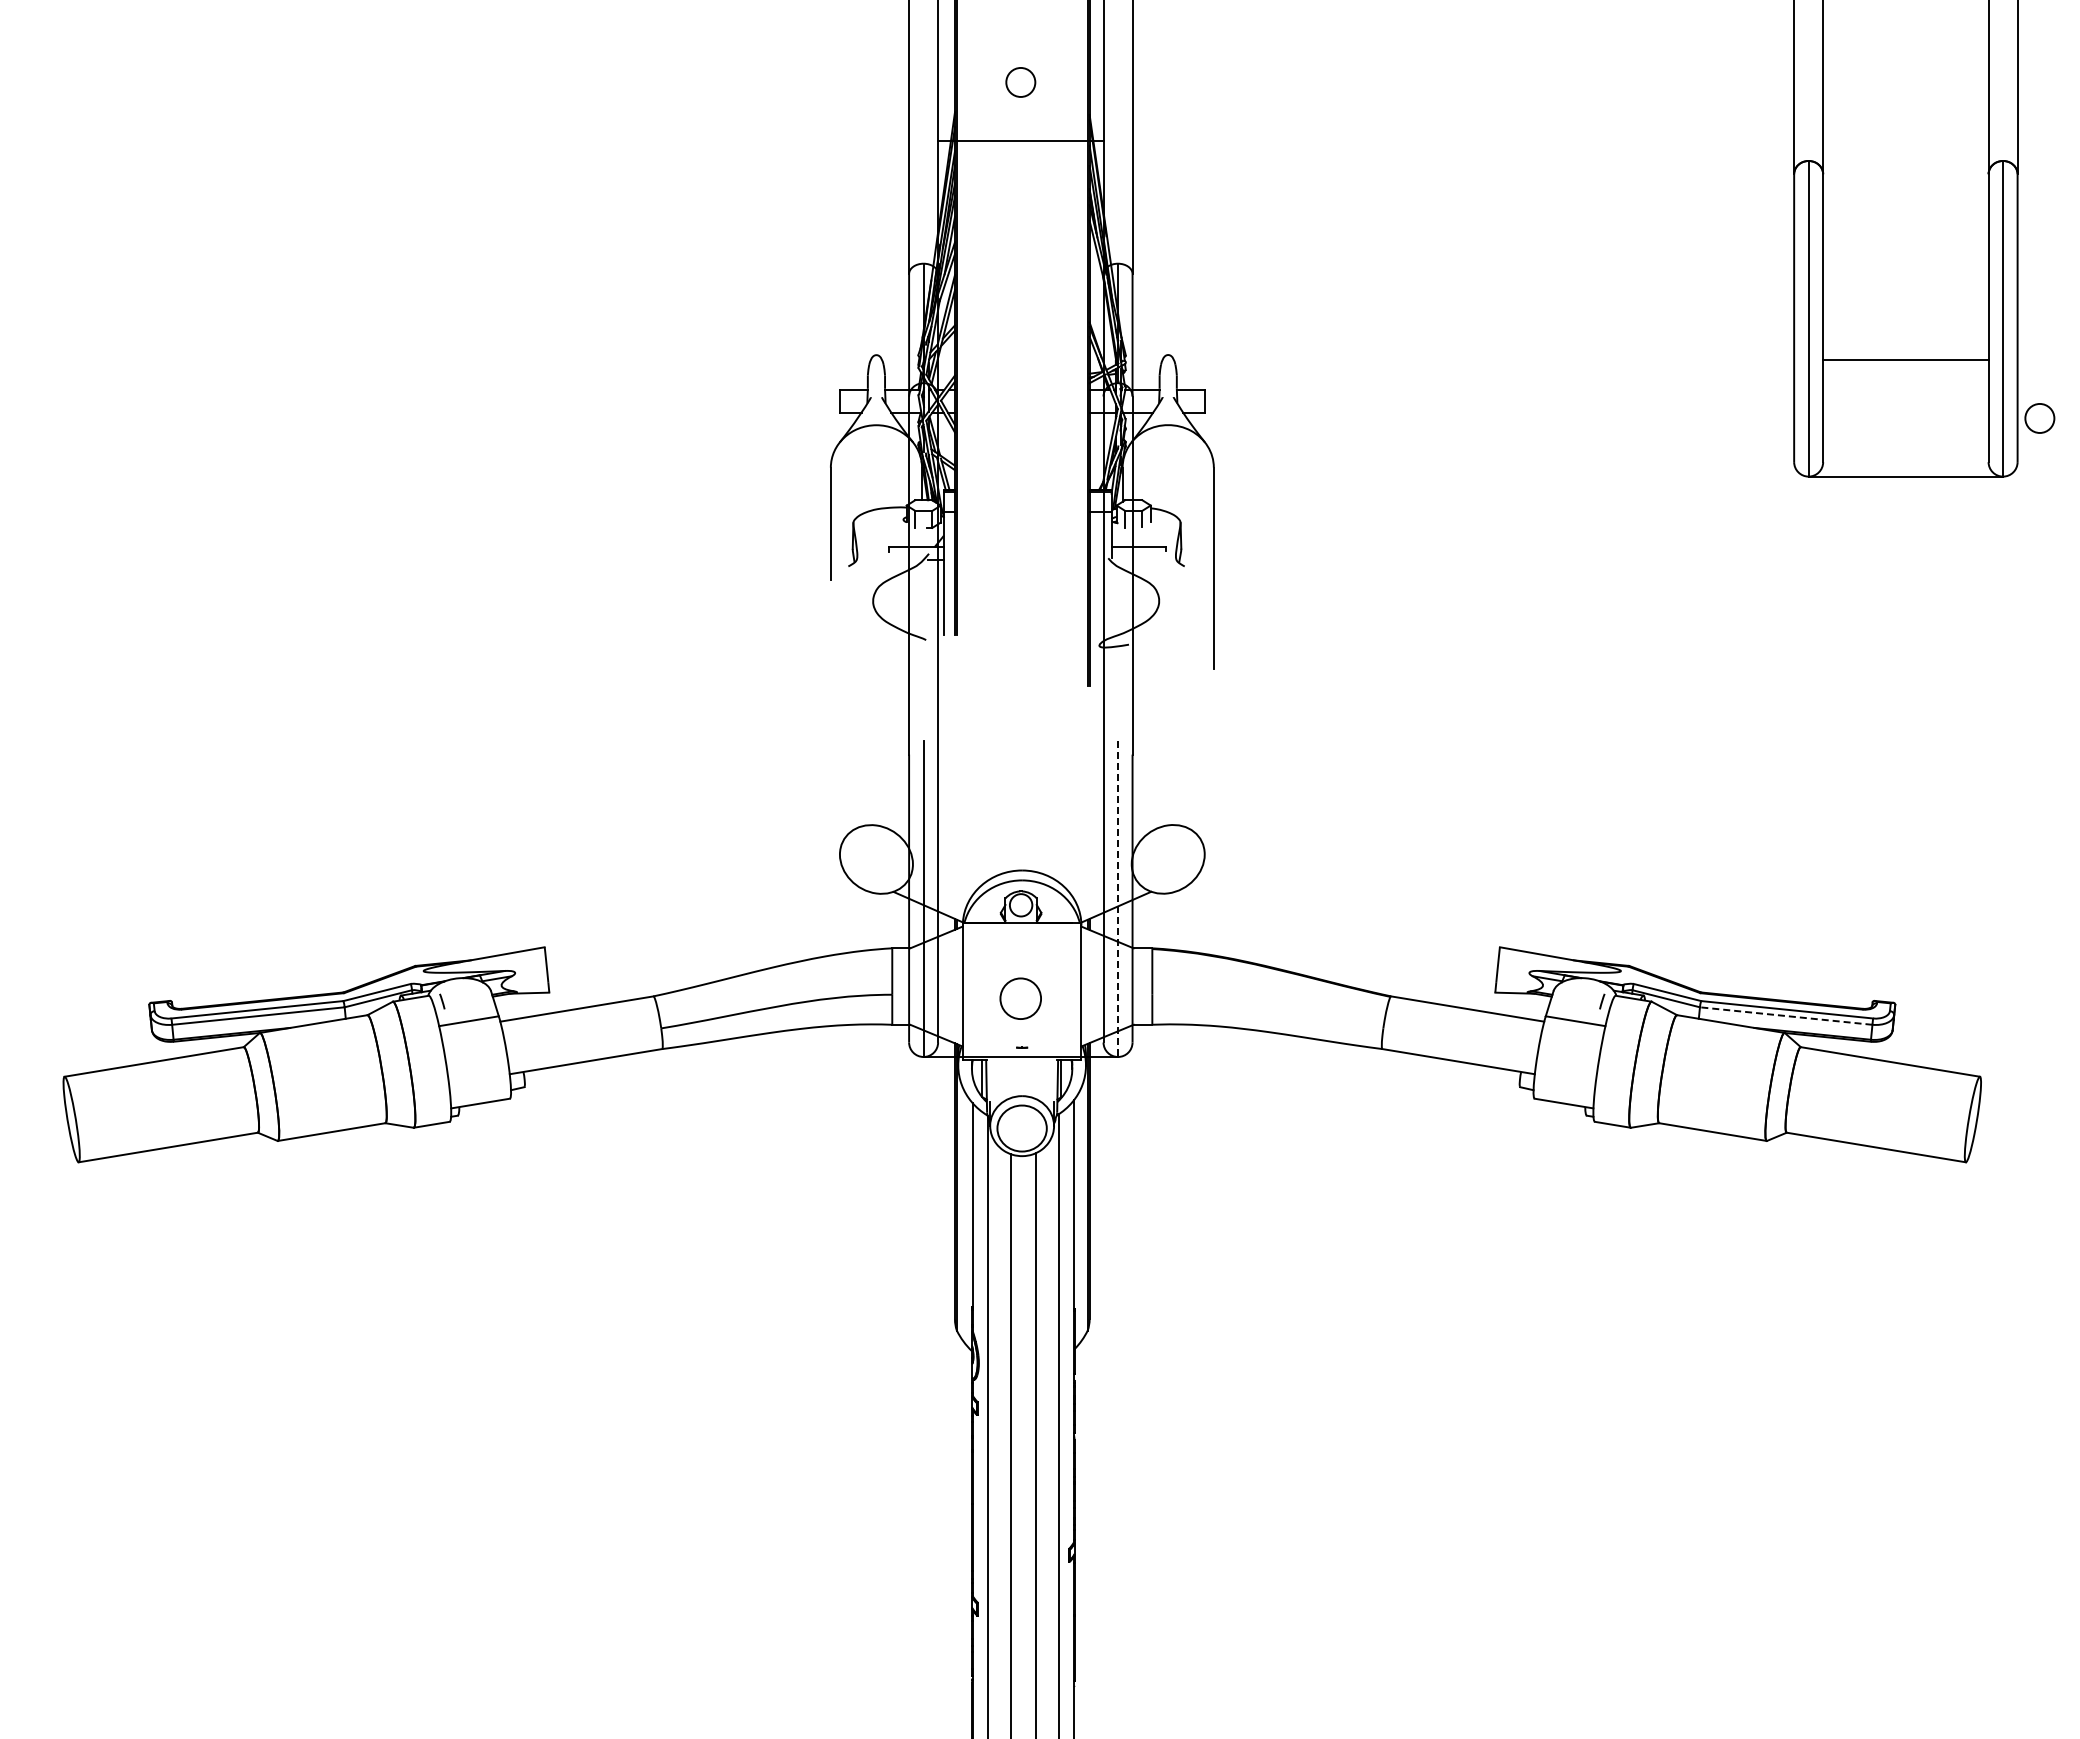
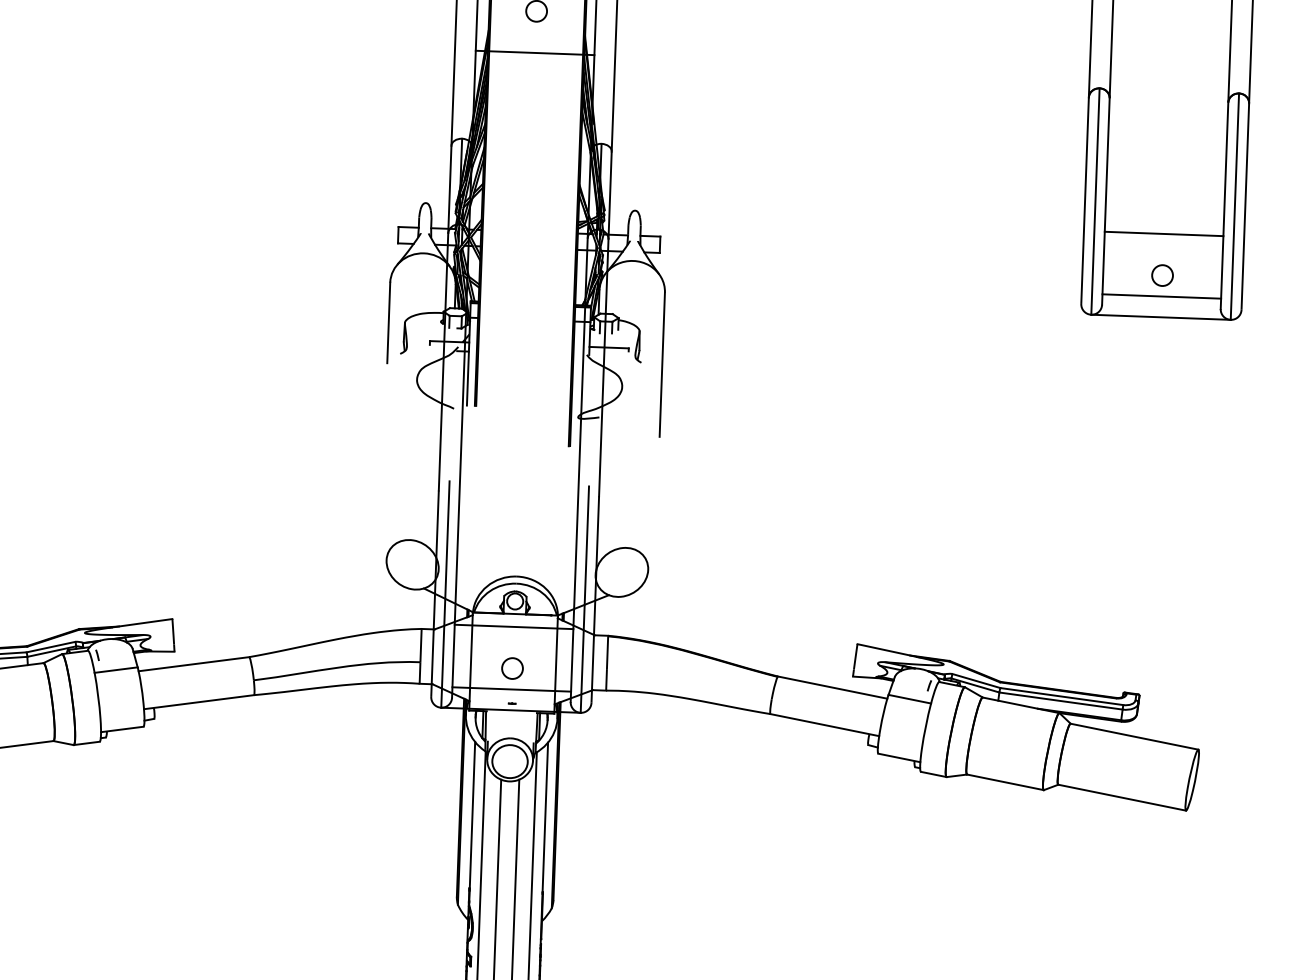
circle: (2039, 418) -> (1162, 275), moved
line: (1905, 447) -> (1161, 296), added
line: (1118, 899) -> (585, 599), dashed -> solid
line: (1020, 940) -> (513, 626), added
circle: (1020, 998) -> (512, 668), size x0.71
line: (1786, 1016) -> (1061, 701), dashed -> solid
line: (1020, 1027) -> (511, 689), added

